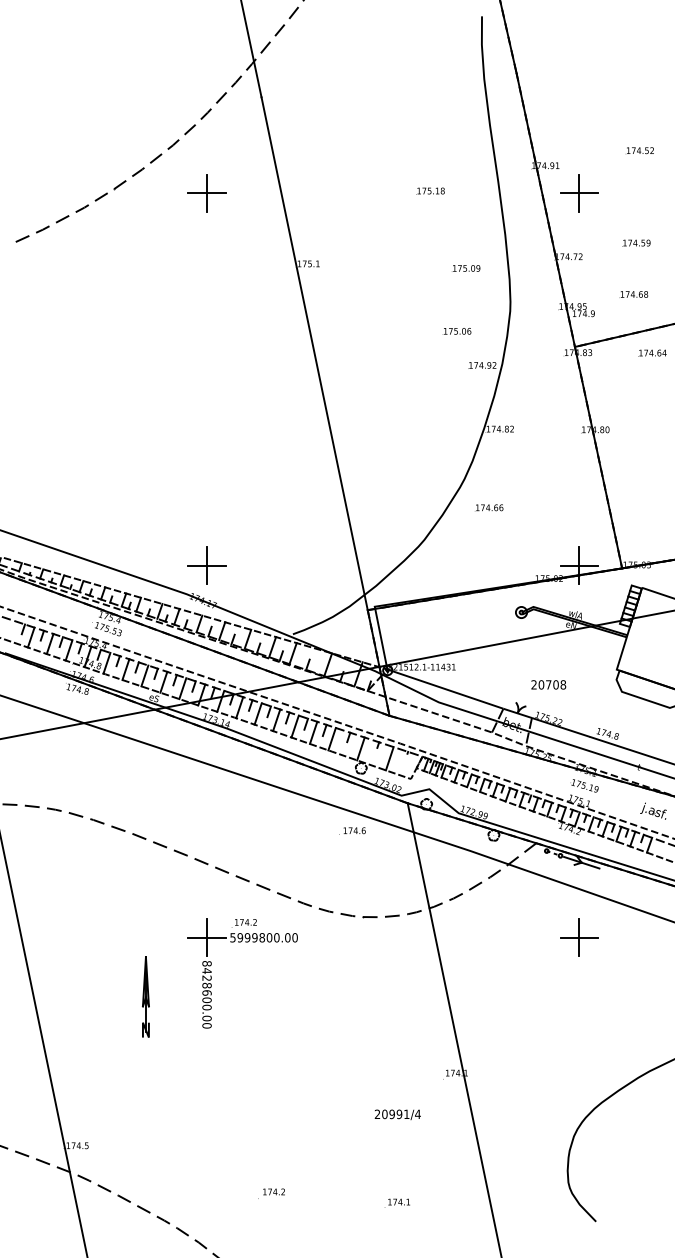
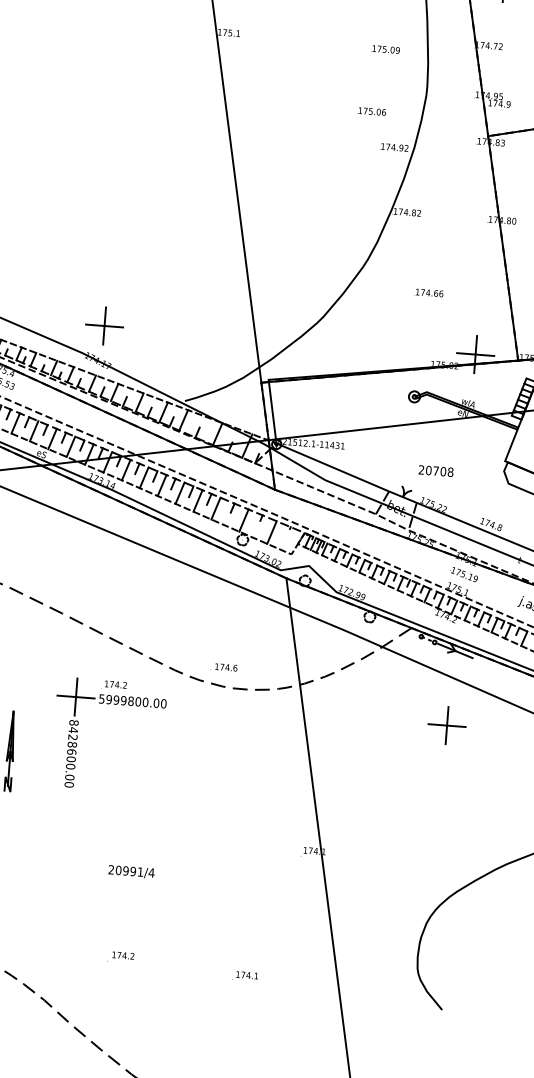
text: (489, 507) -> (429, 292), moved
text: (352, 830) -> (224, 667), moved
text: (397, 1114) -> (131, 871), moved

